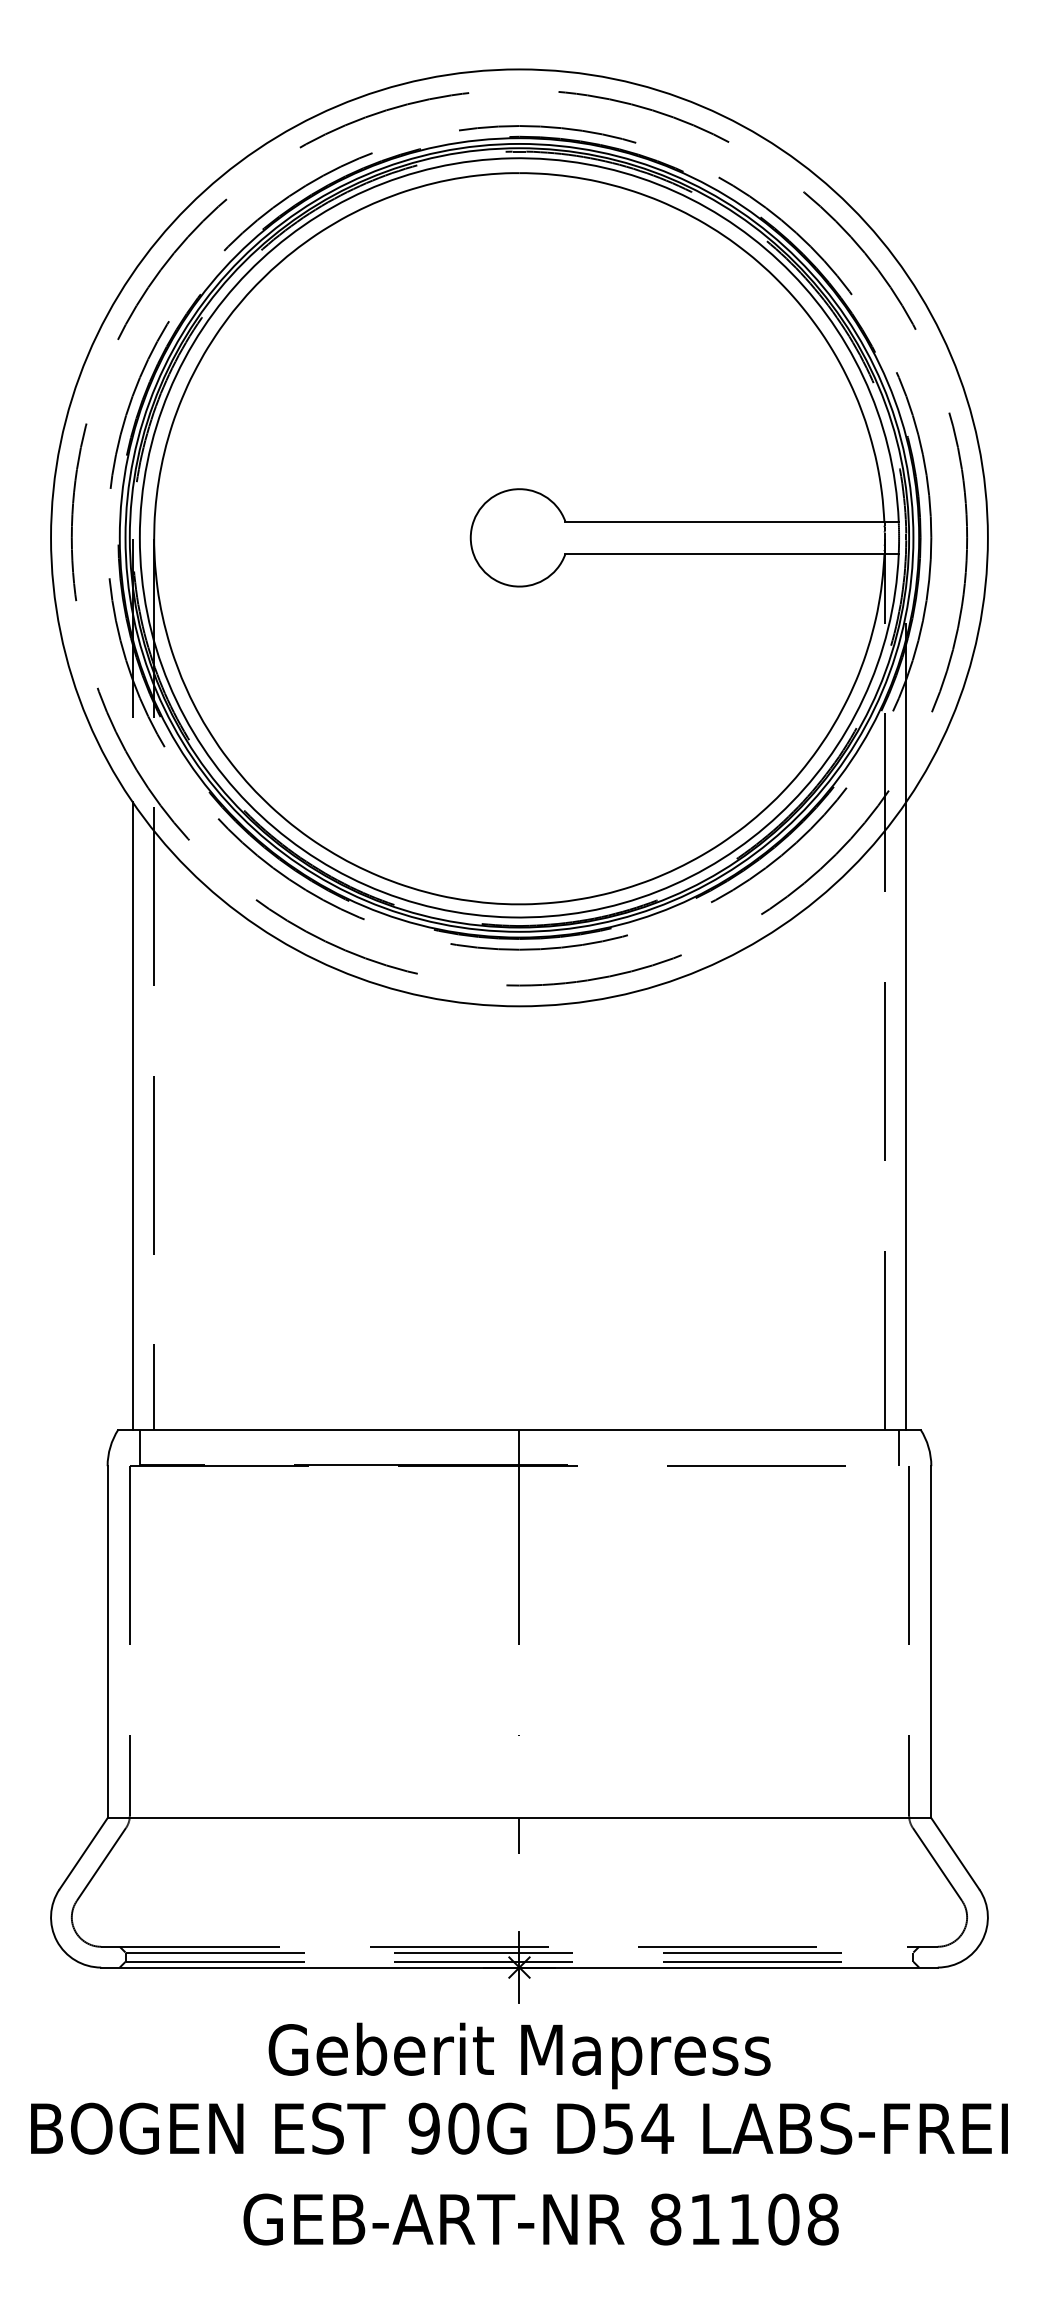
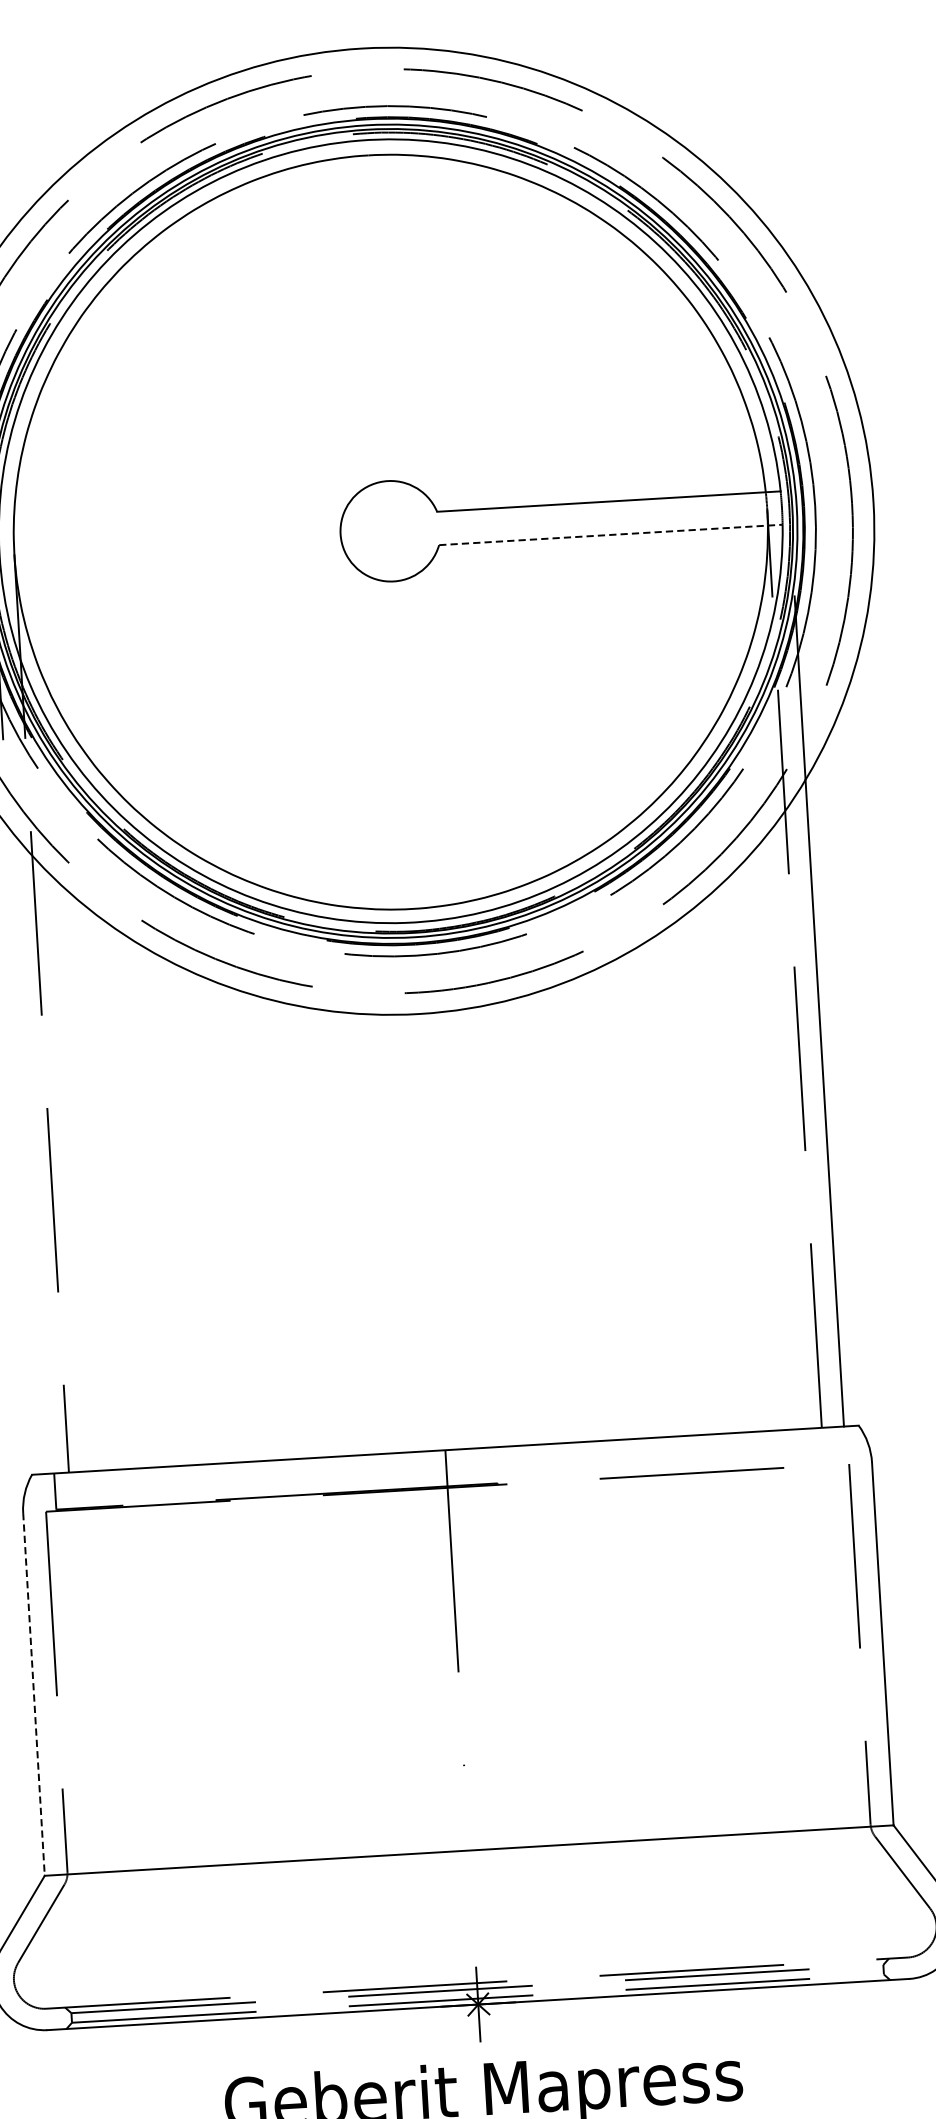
line: (732, 554) -> (611, 535), solid -> dashed
line: (132, 1115) -> (27, 1150), removed
line: (899, 1447) -> (838, 1445), removed
line: (107, 1642) -> (33, 1694), solid -> dashed
line: (519, 1835) -> (470, 1868), removed

